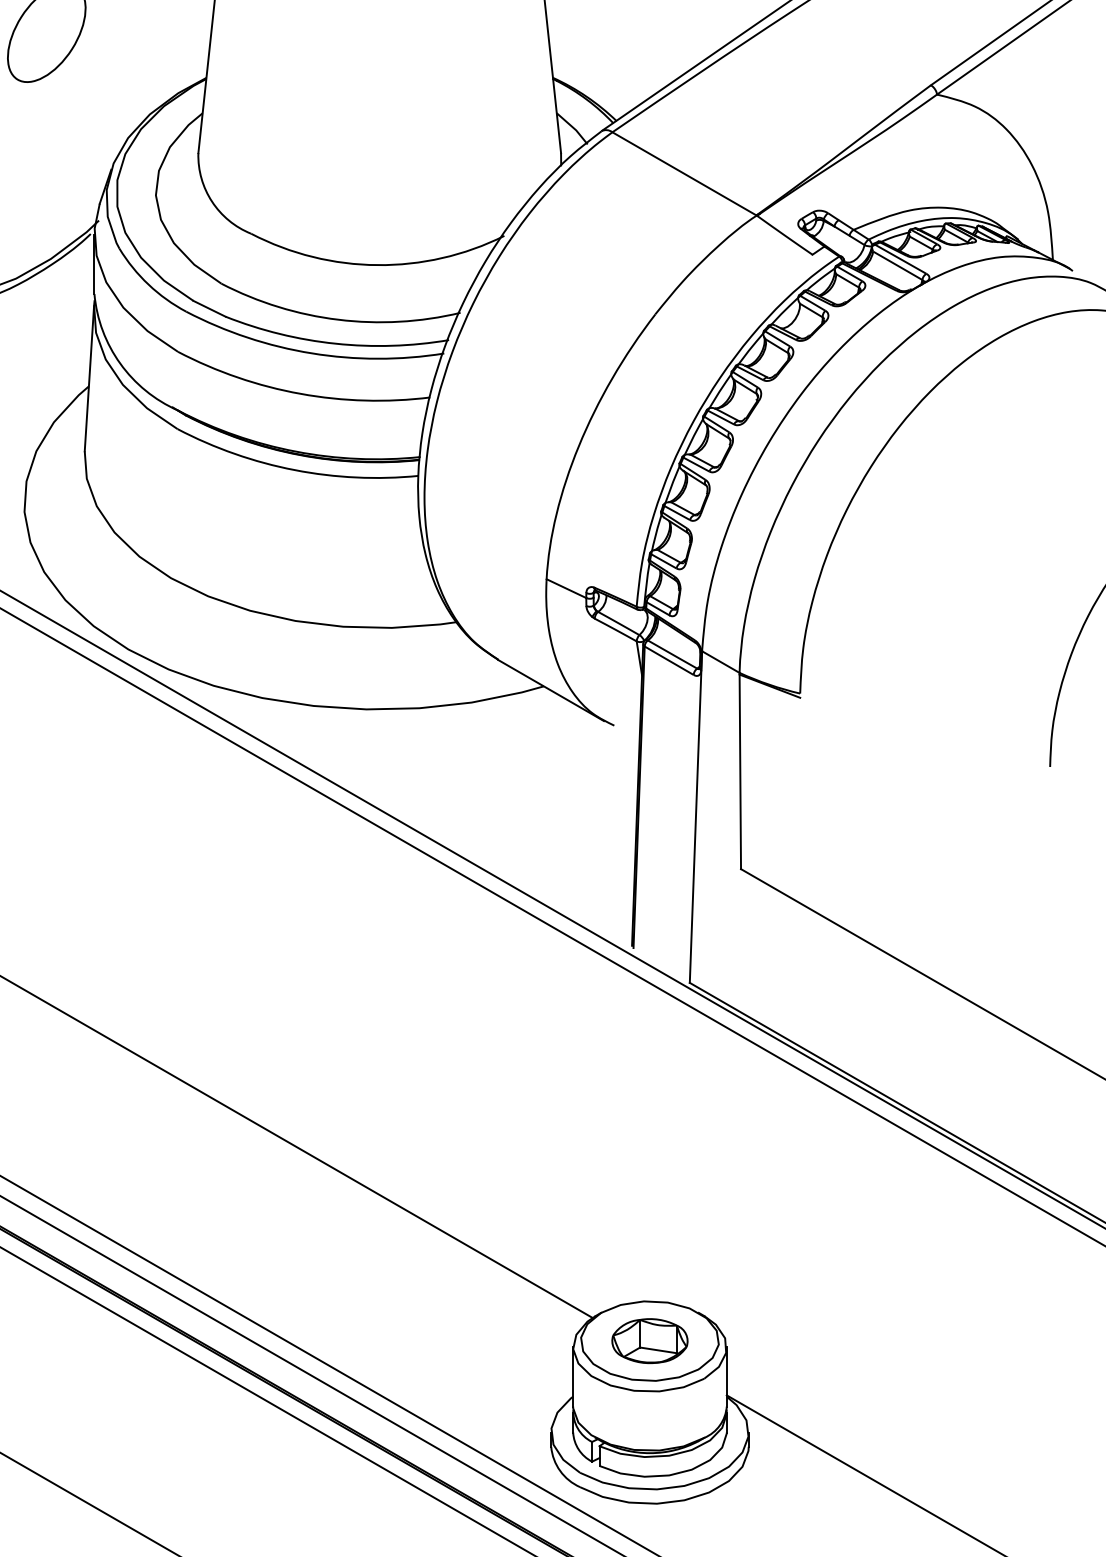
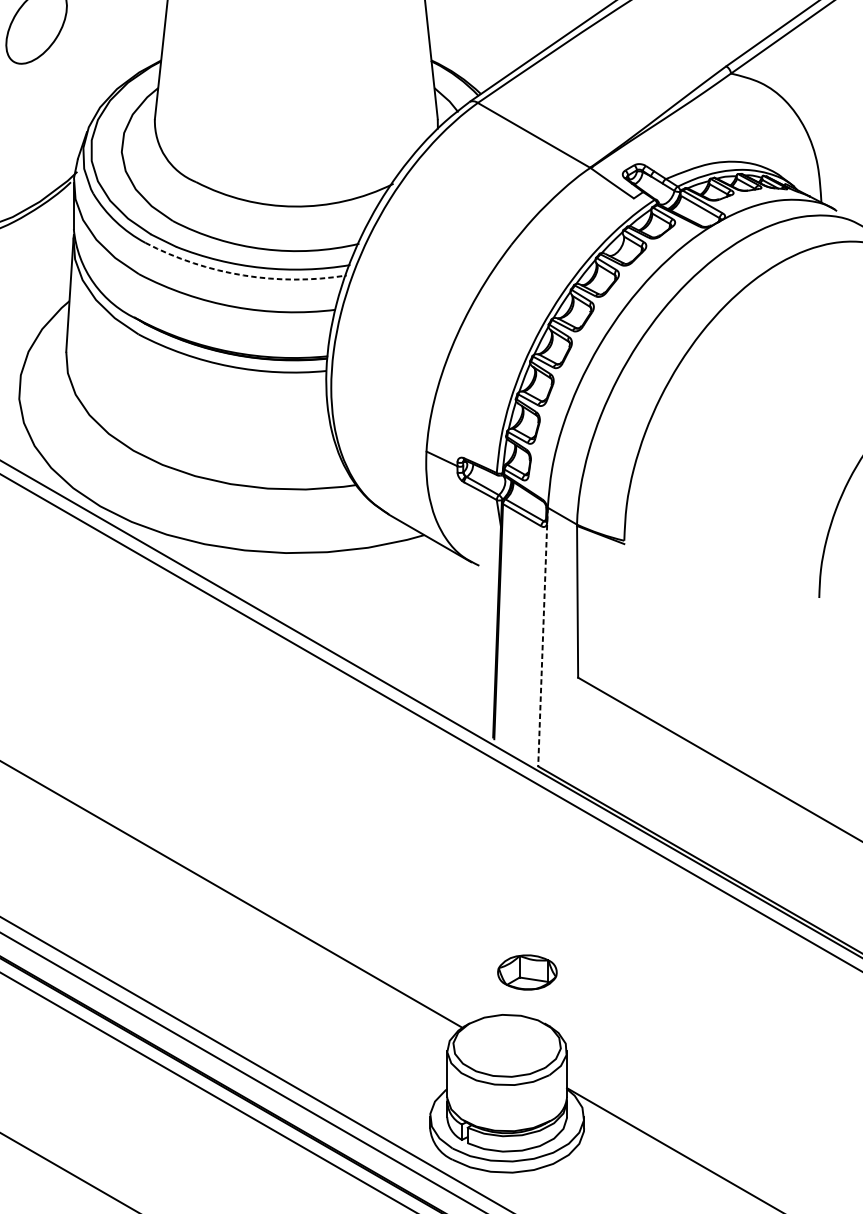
arc: (311, 353) -> (243, 275), solid -> dashed
line: (695, 817) -> (542, 637), solid -> dashed
part: (649, 1341) -> (527, 972), moved

